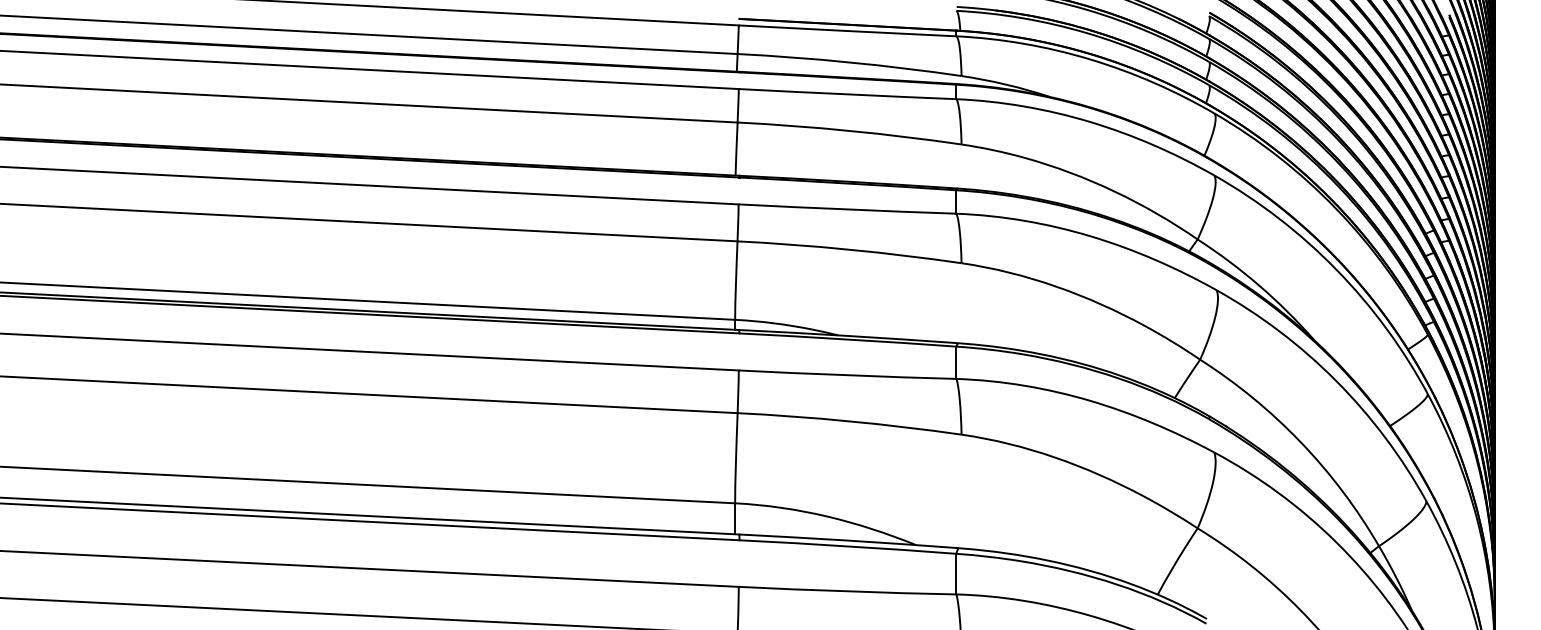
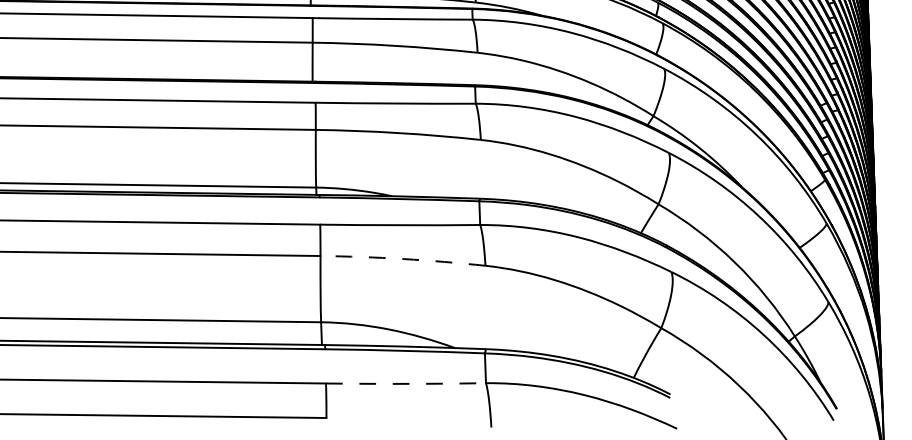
arc: (849, 421) -> (402, 259), solid -> dashed
arc: (847, 591) -> (405, 383), solid -> dashed

